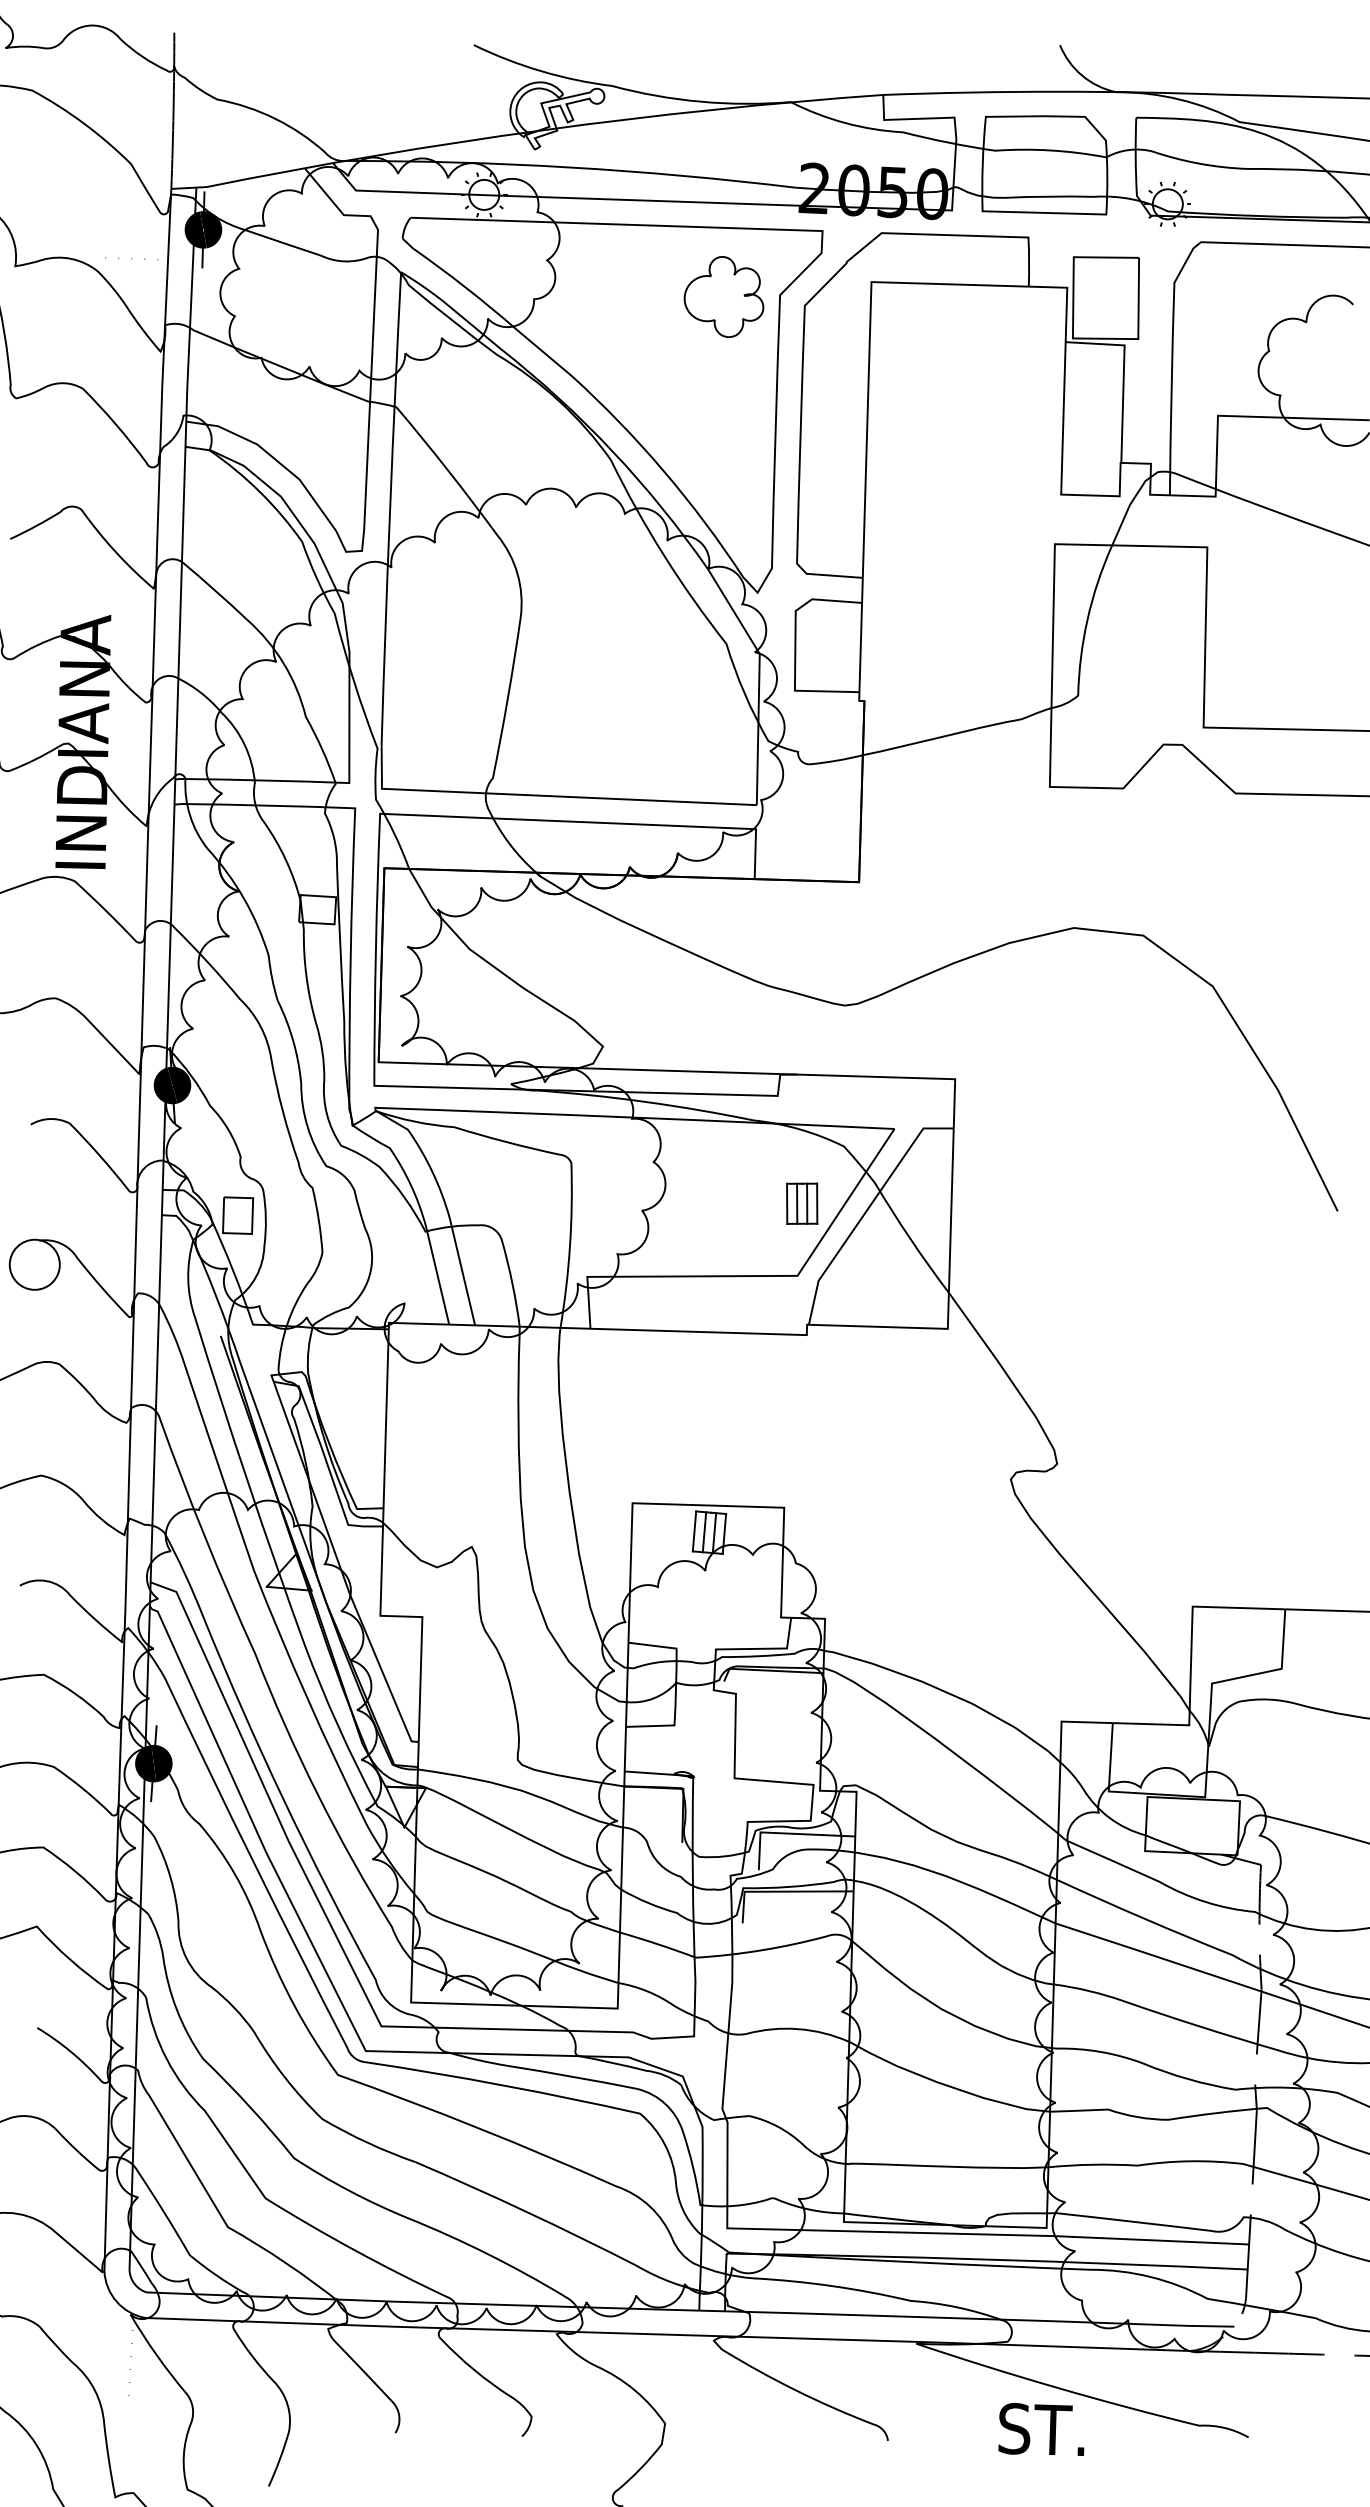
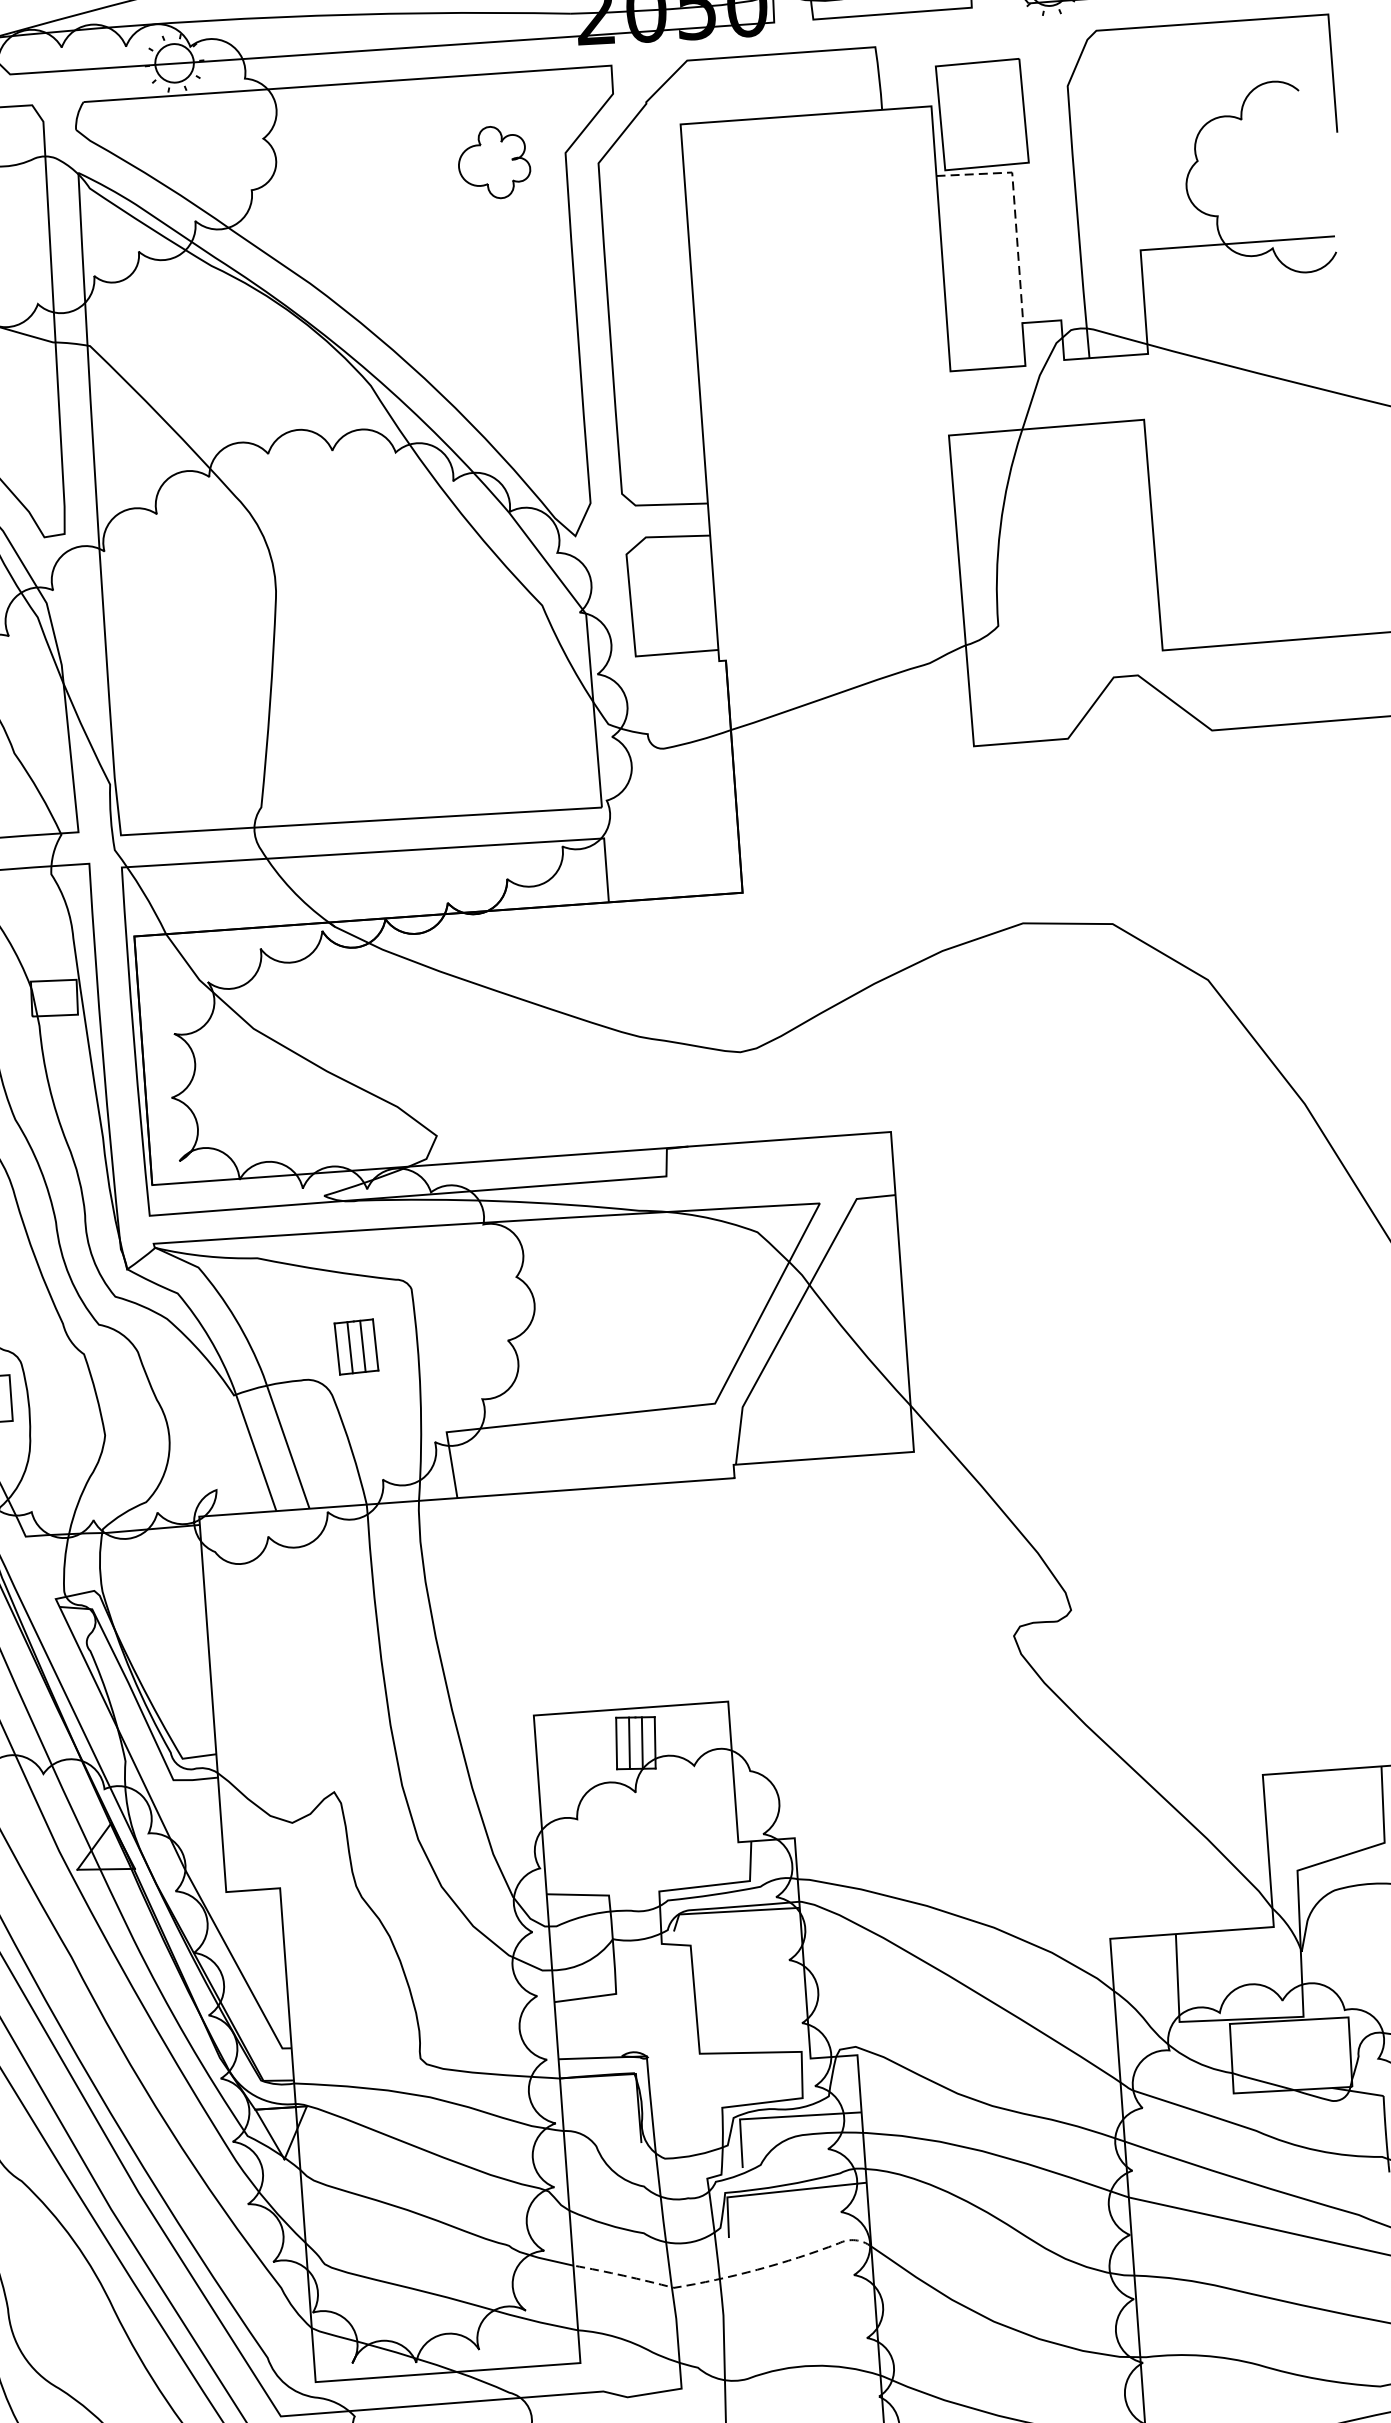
part: (723, 296) -> (493, 162), size x0.7
line: (1123, 374) -> (1014, 209), solid -> dashed
part: (802, 1203) -> (356, 1346), moved
line: (739, 1953) -> (728, 2276), solid -> dashed

